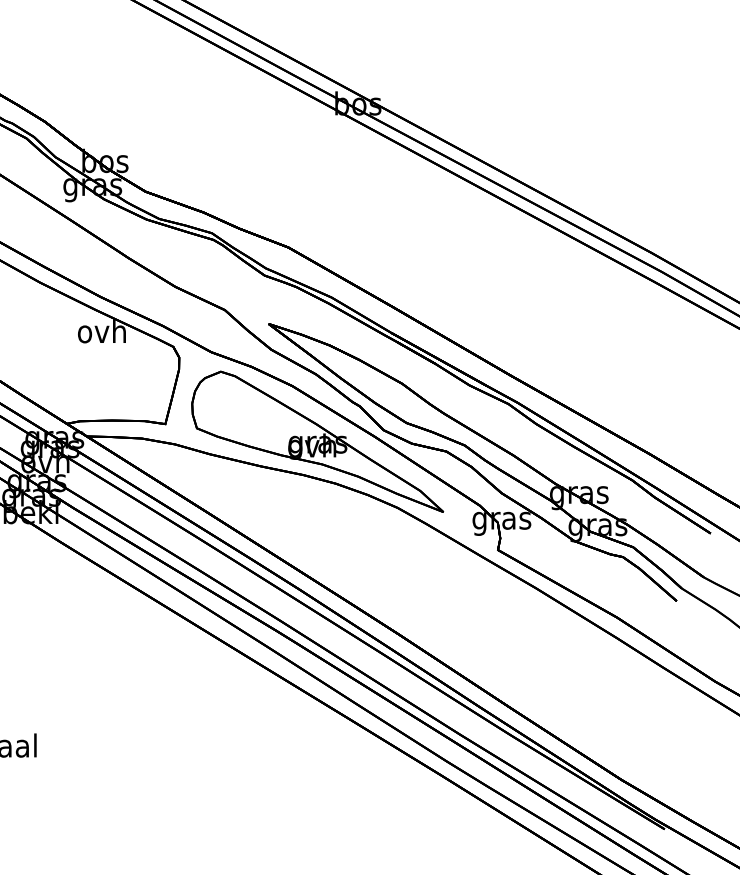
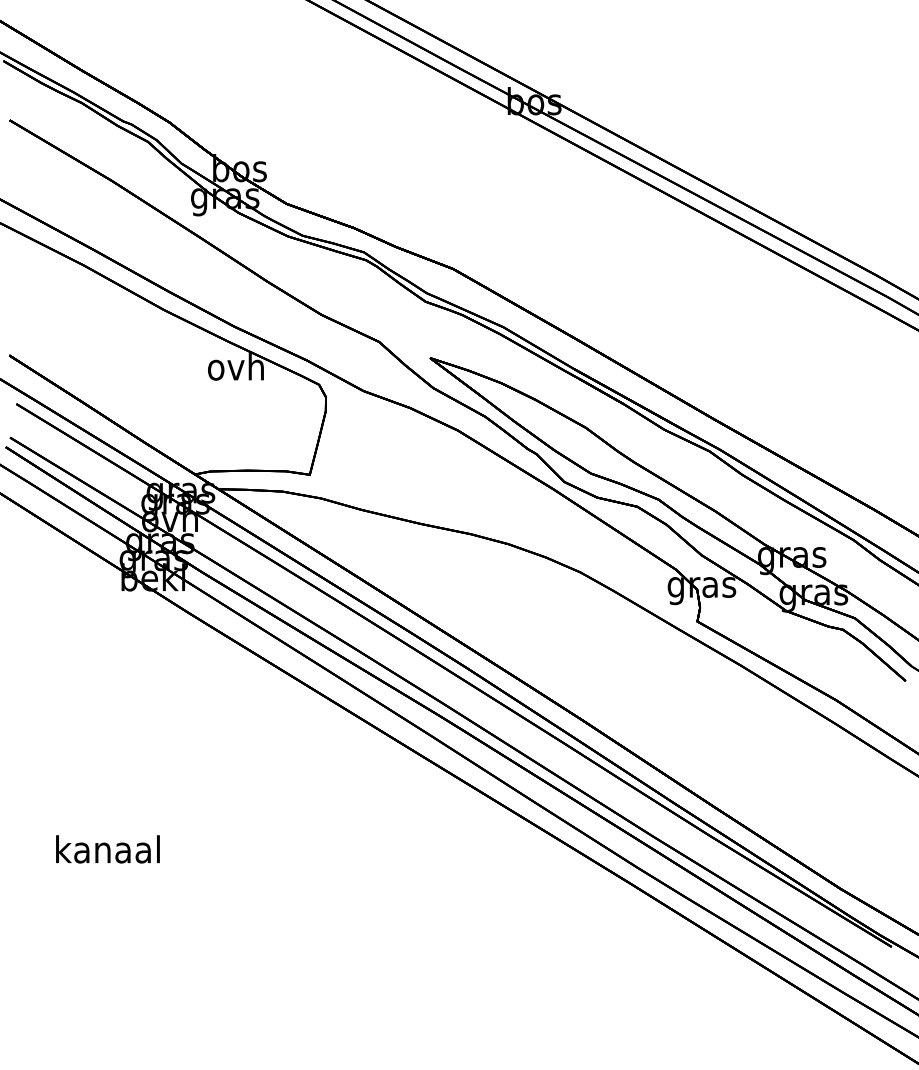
part: (317, 441) -> (487, 495), removed

